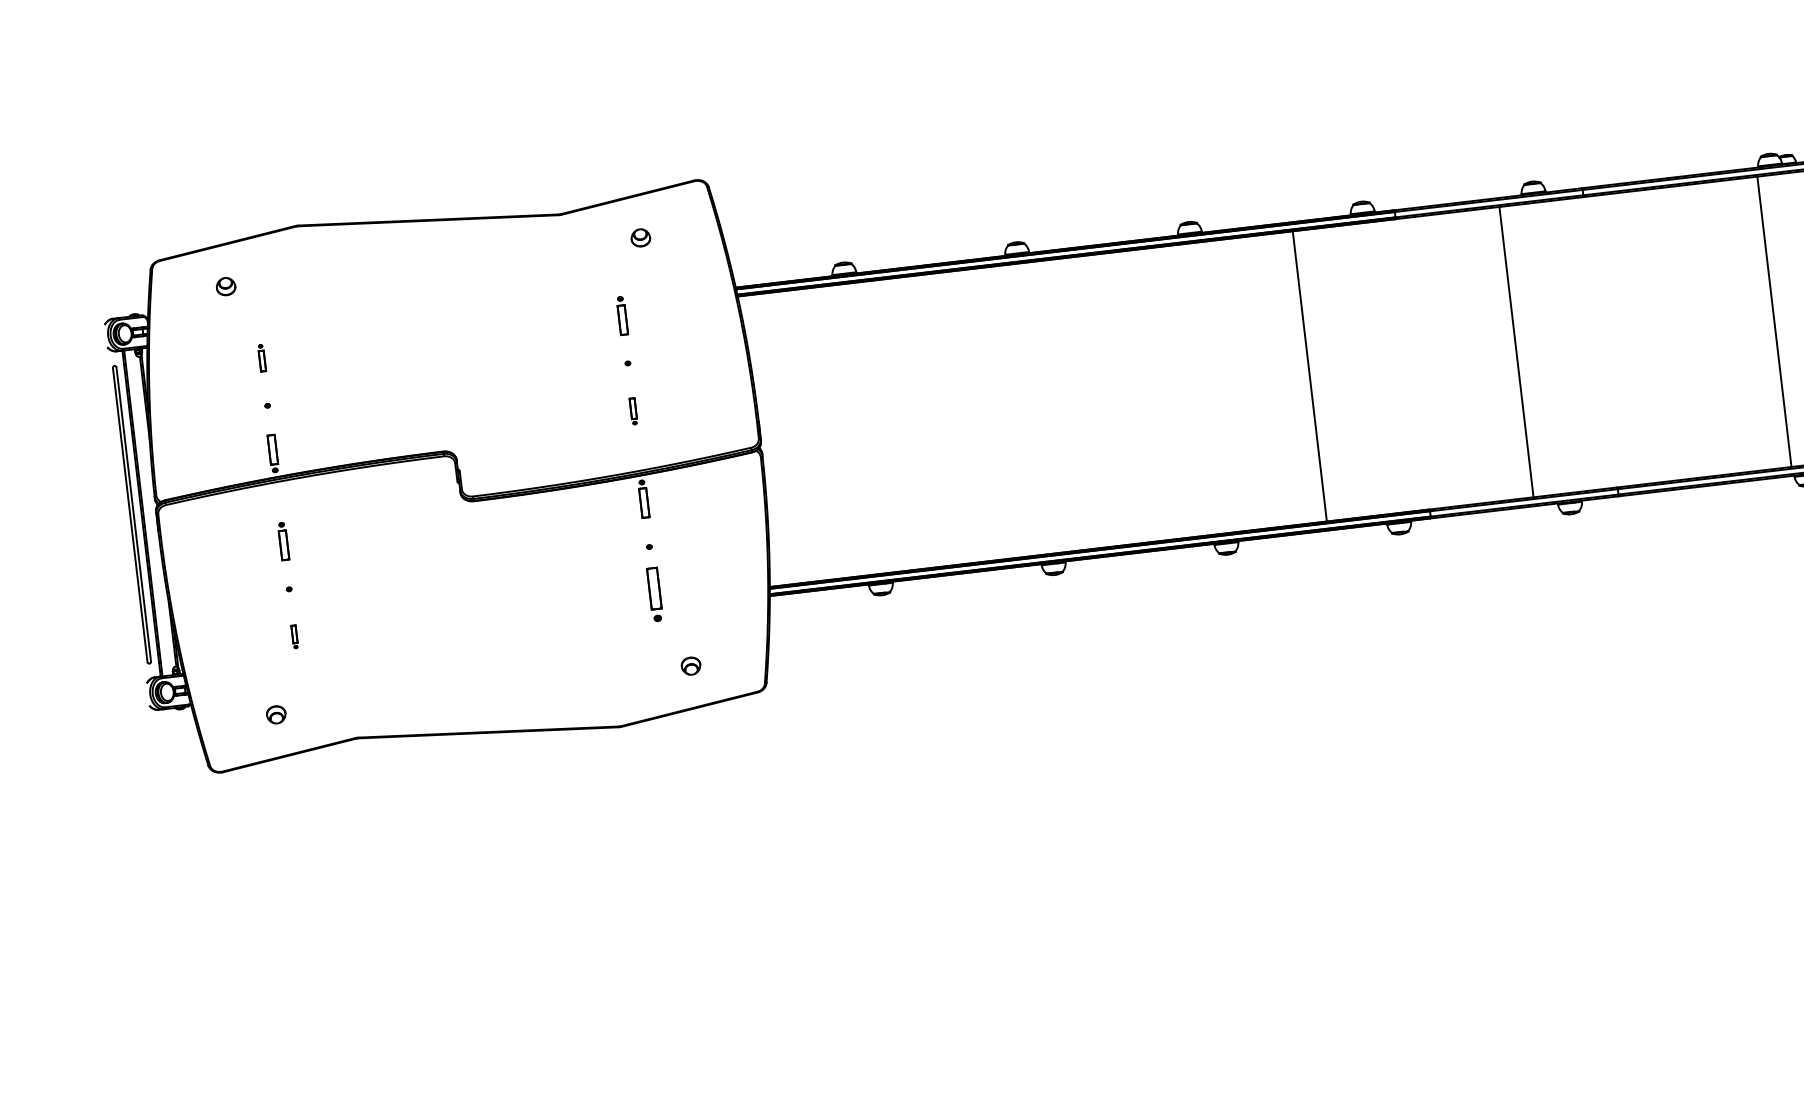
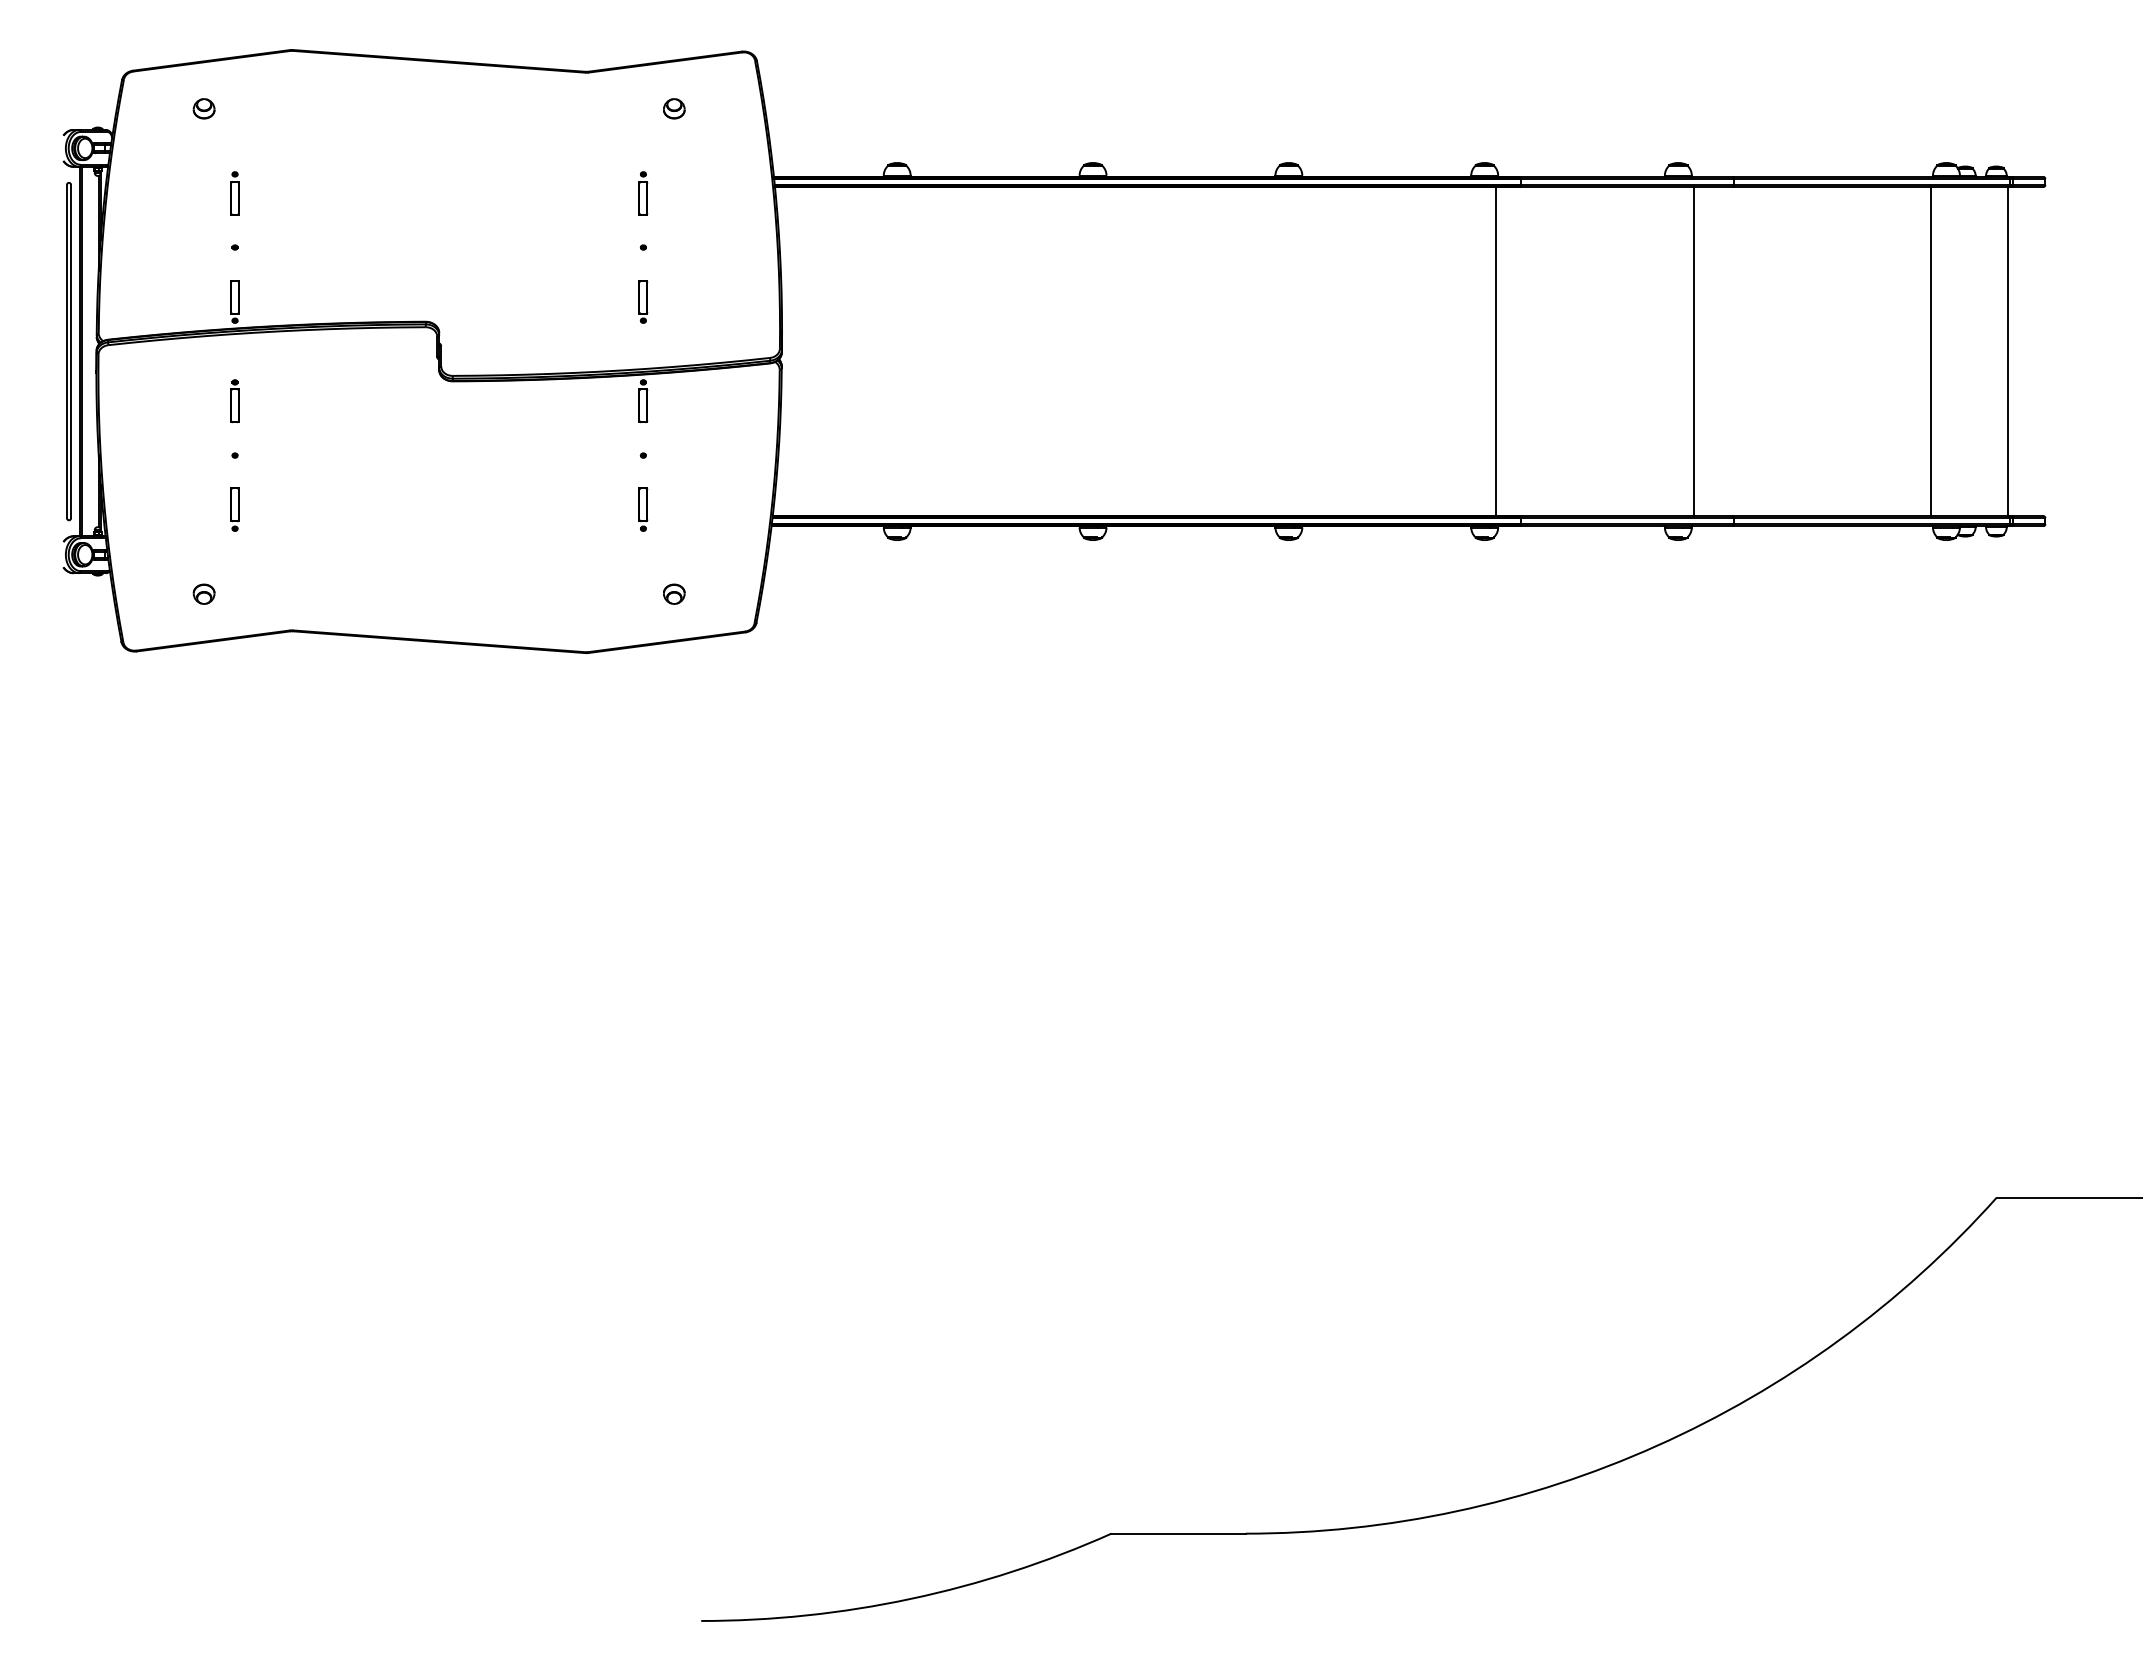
line: (1516, 352) -> (1694, 351), moved
part: (261, 358) -> (234, 193), size x1.43
line: (1310, 376) -> (1496, 351), moved
part: (633, 411) -> (643, 301), size x1.43
part: (655, 594) -> (643, 509), size x0.71
part: (294, 636) -> (234, 509), size x1.67

